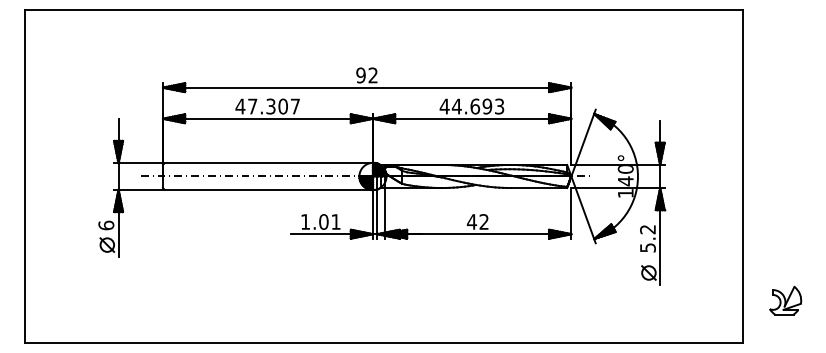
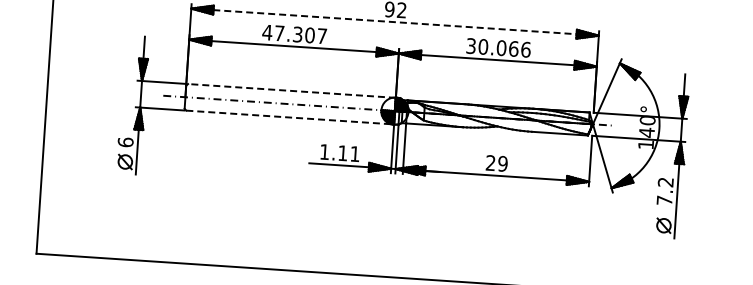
line: (367, 87) -> (395, 21), solid -> dashed
text: (471, 106) -> (497, 47), 44.693 -> 30.066
line: (268, 163) -> (291, 91), solid -> dashed
line: (269, 189) -> (290, 117), solid -> dashed
text: (323, 221) -> (342, 152), 1.01 -> 1.11
text: (477, 221) -> (496, 162), 42 -> 29
text: (647, 247) -> (664, 200), 5.2 -> 7.2

